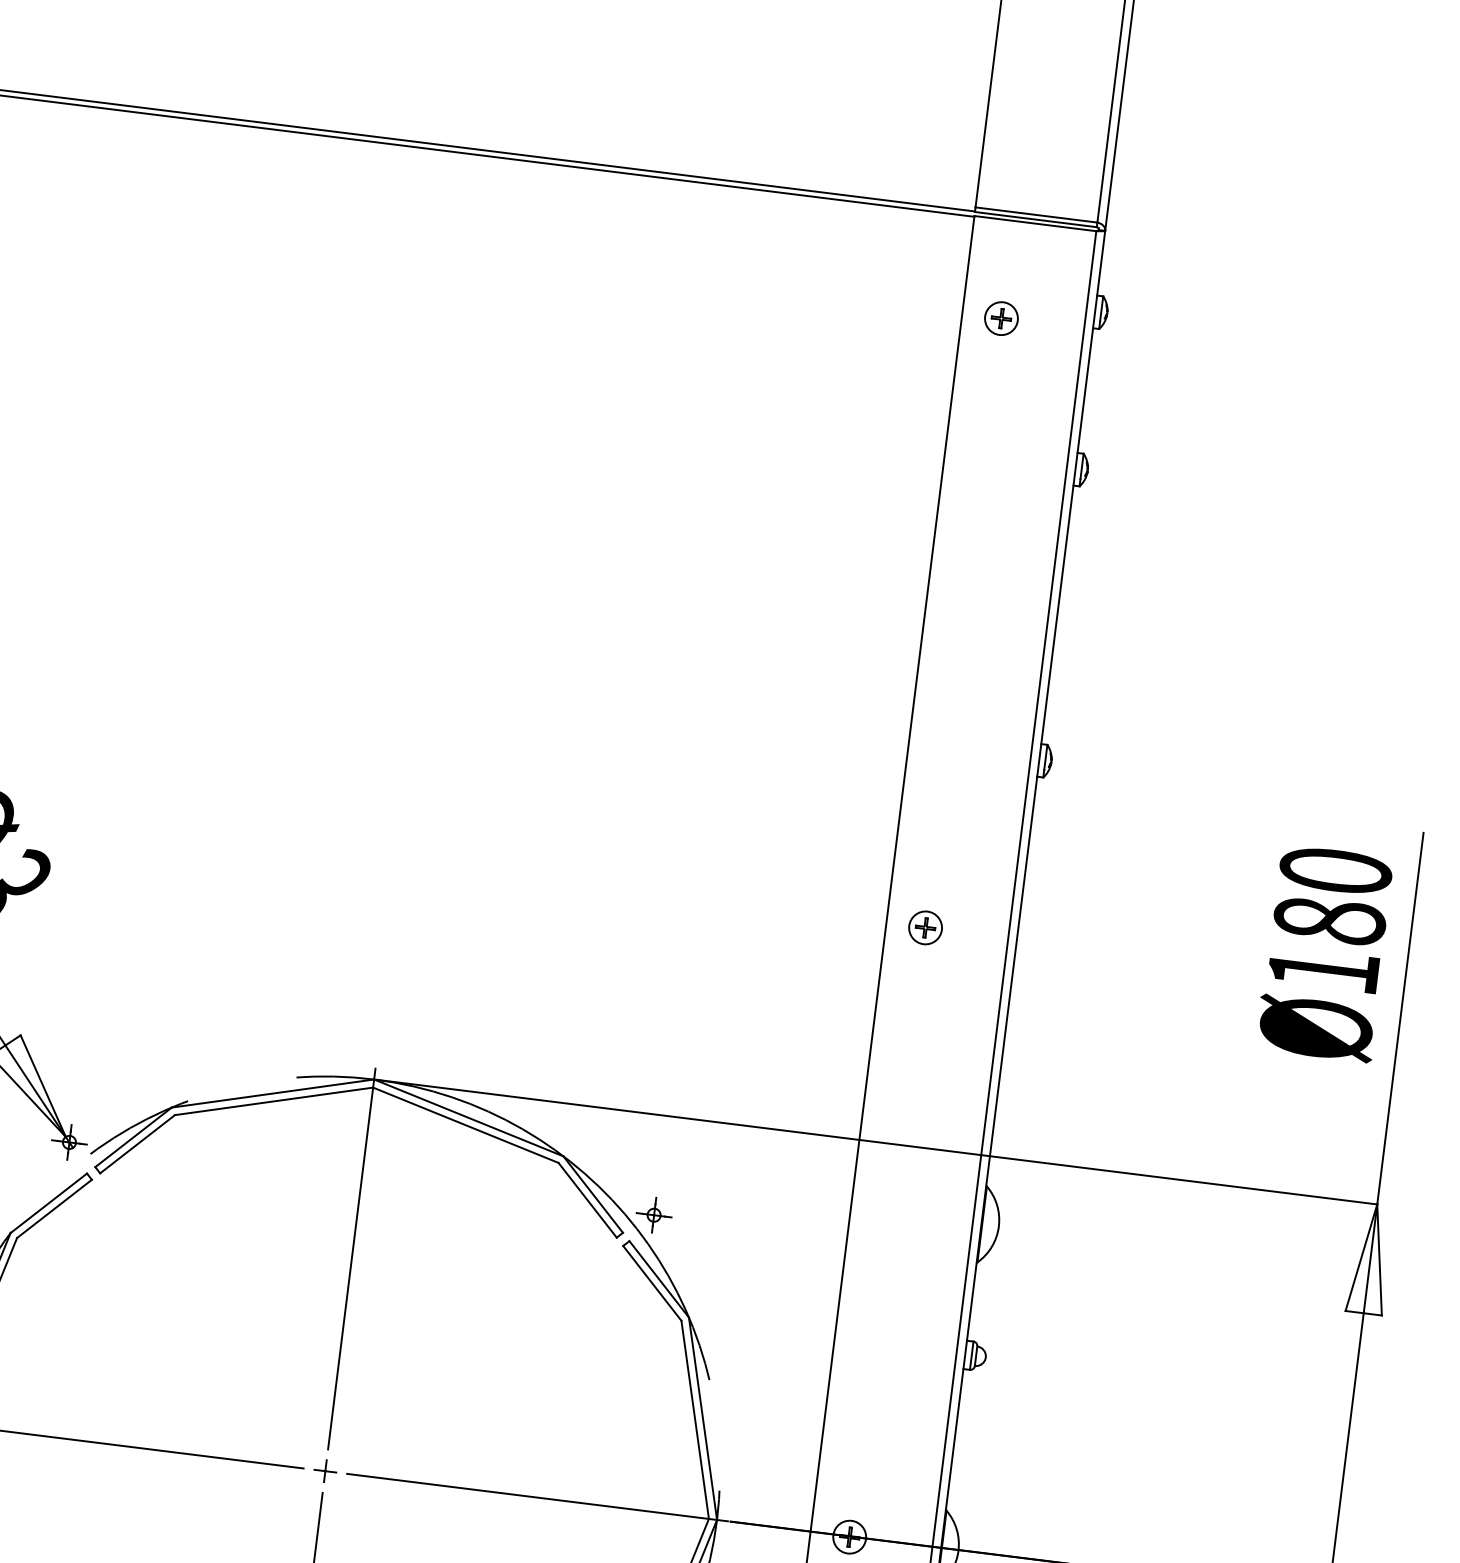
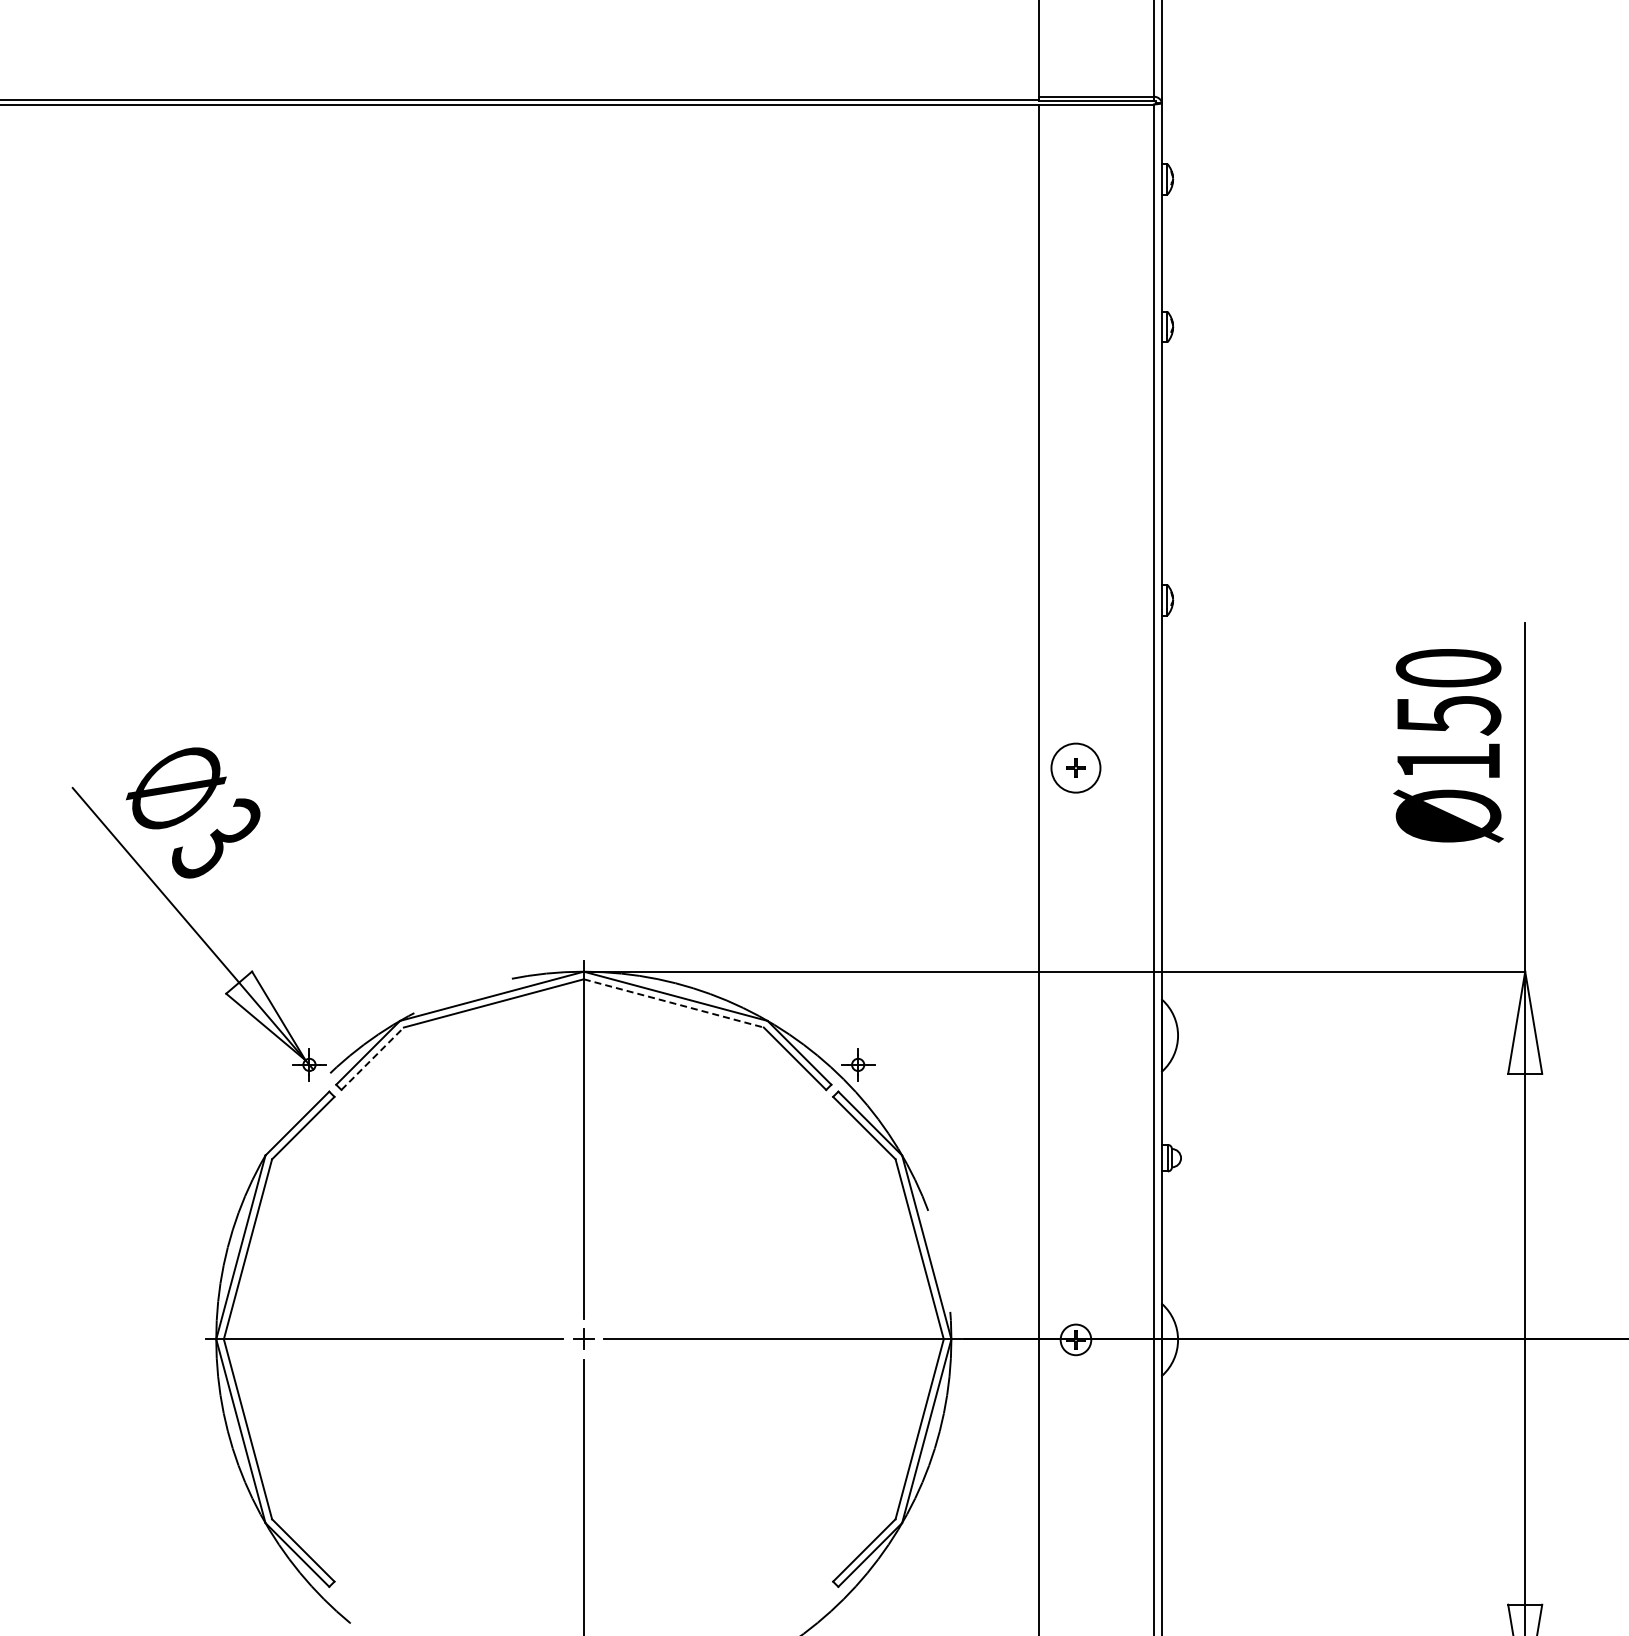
part: (1000, 318) -> (1075, 196), removed
text: (1329, 921) -> (1448, 715), Ø180 -> Ø150
circle: (925, 927) -> (1075, 767), size x1.6
line: (466, 1125) -> (674, 1003), solid -> dashed
line: (138, 1144) -> (373, 1058), solid -> dashed

